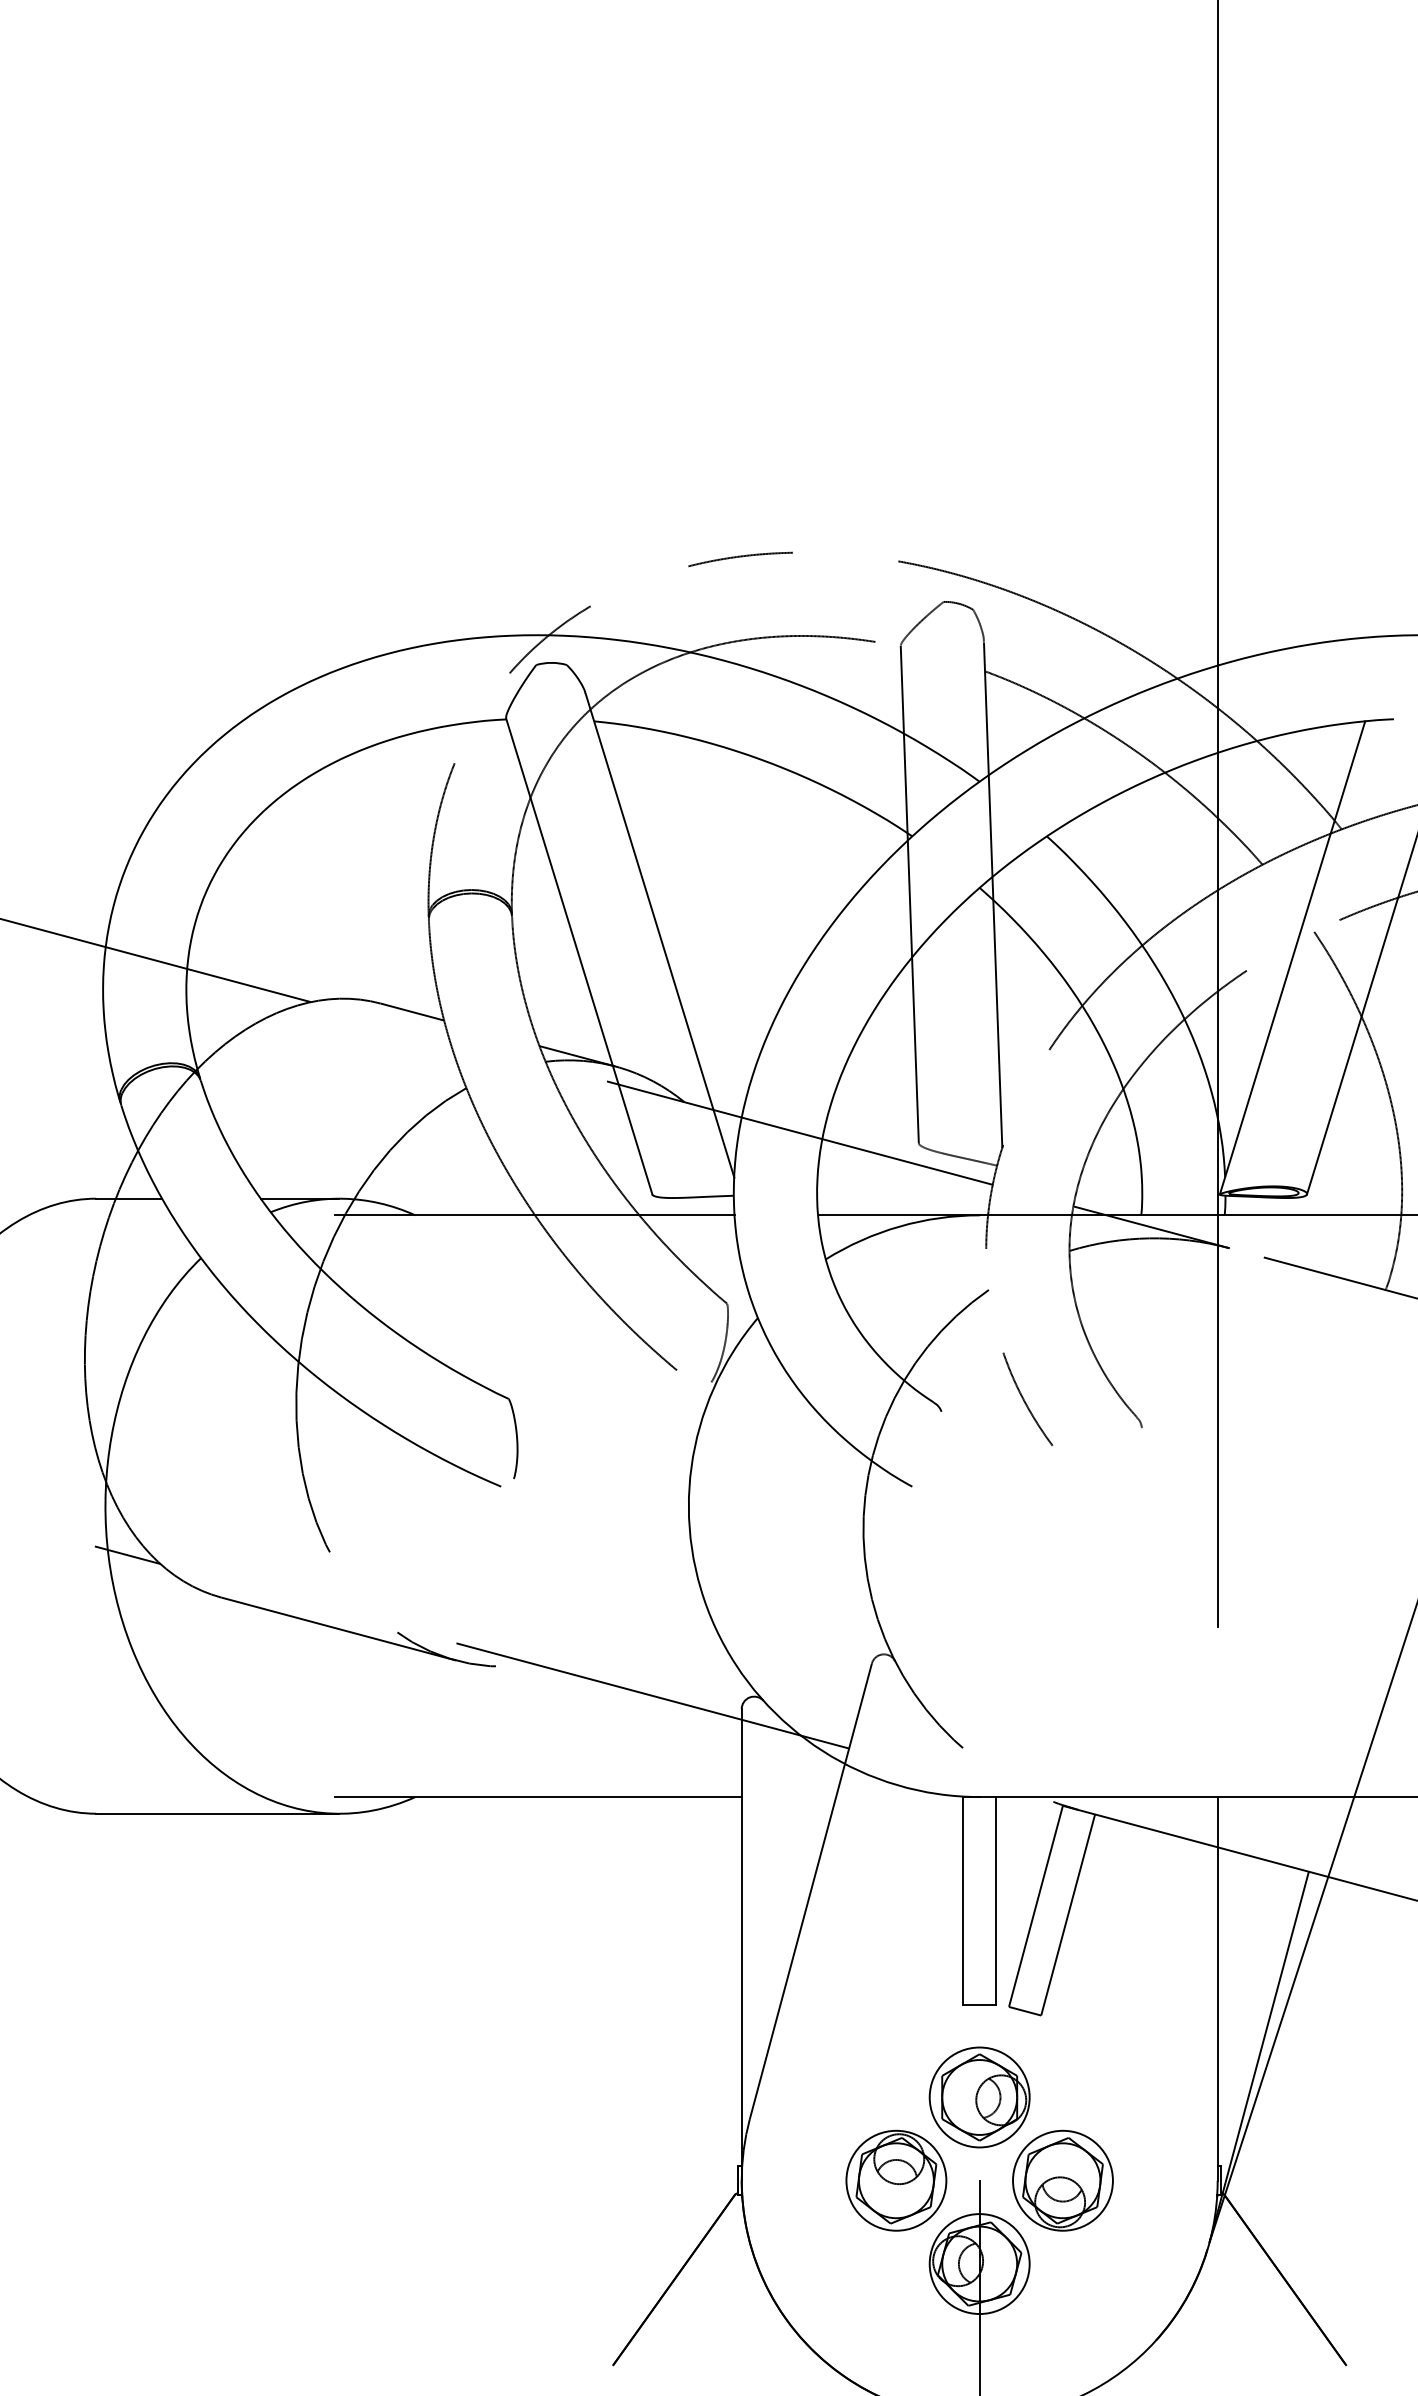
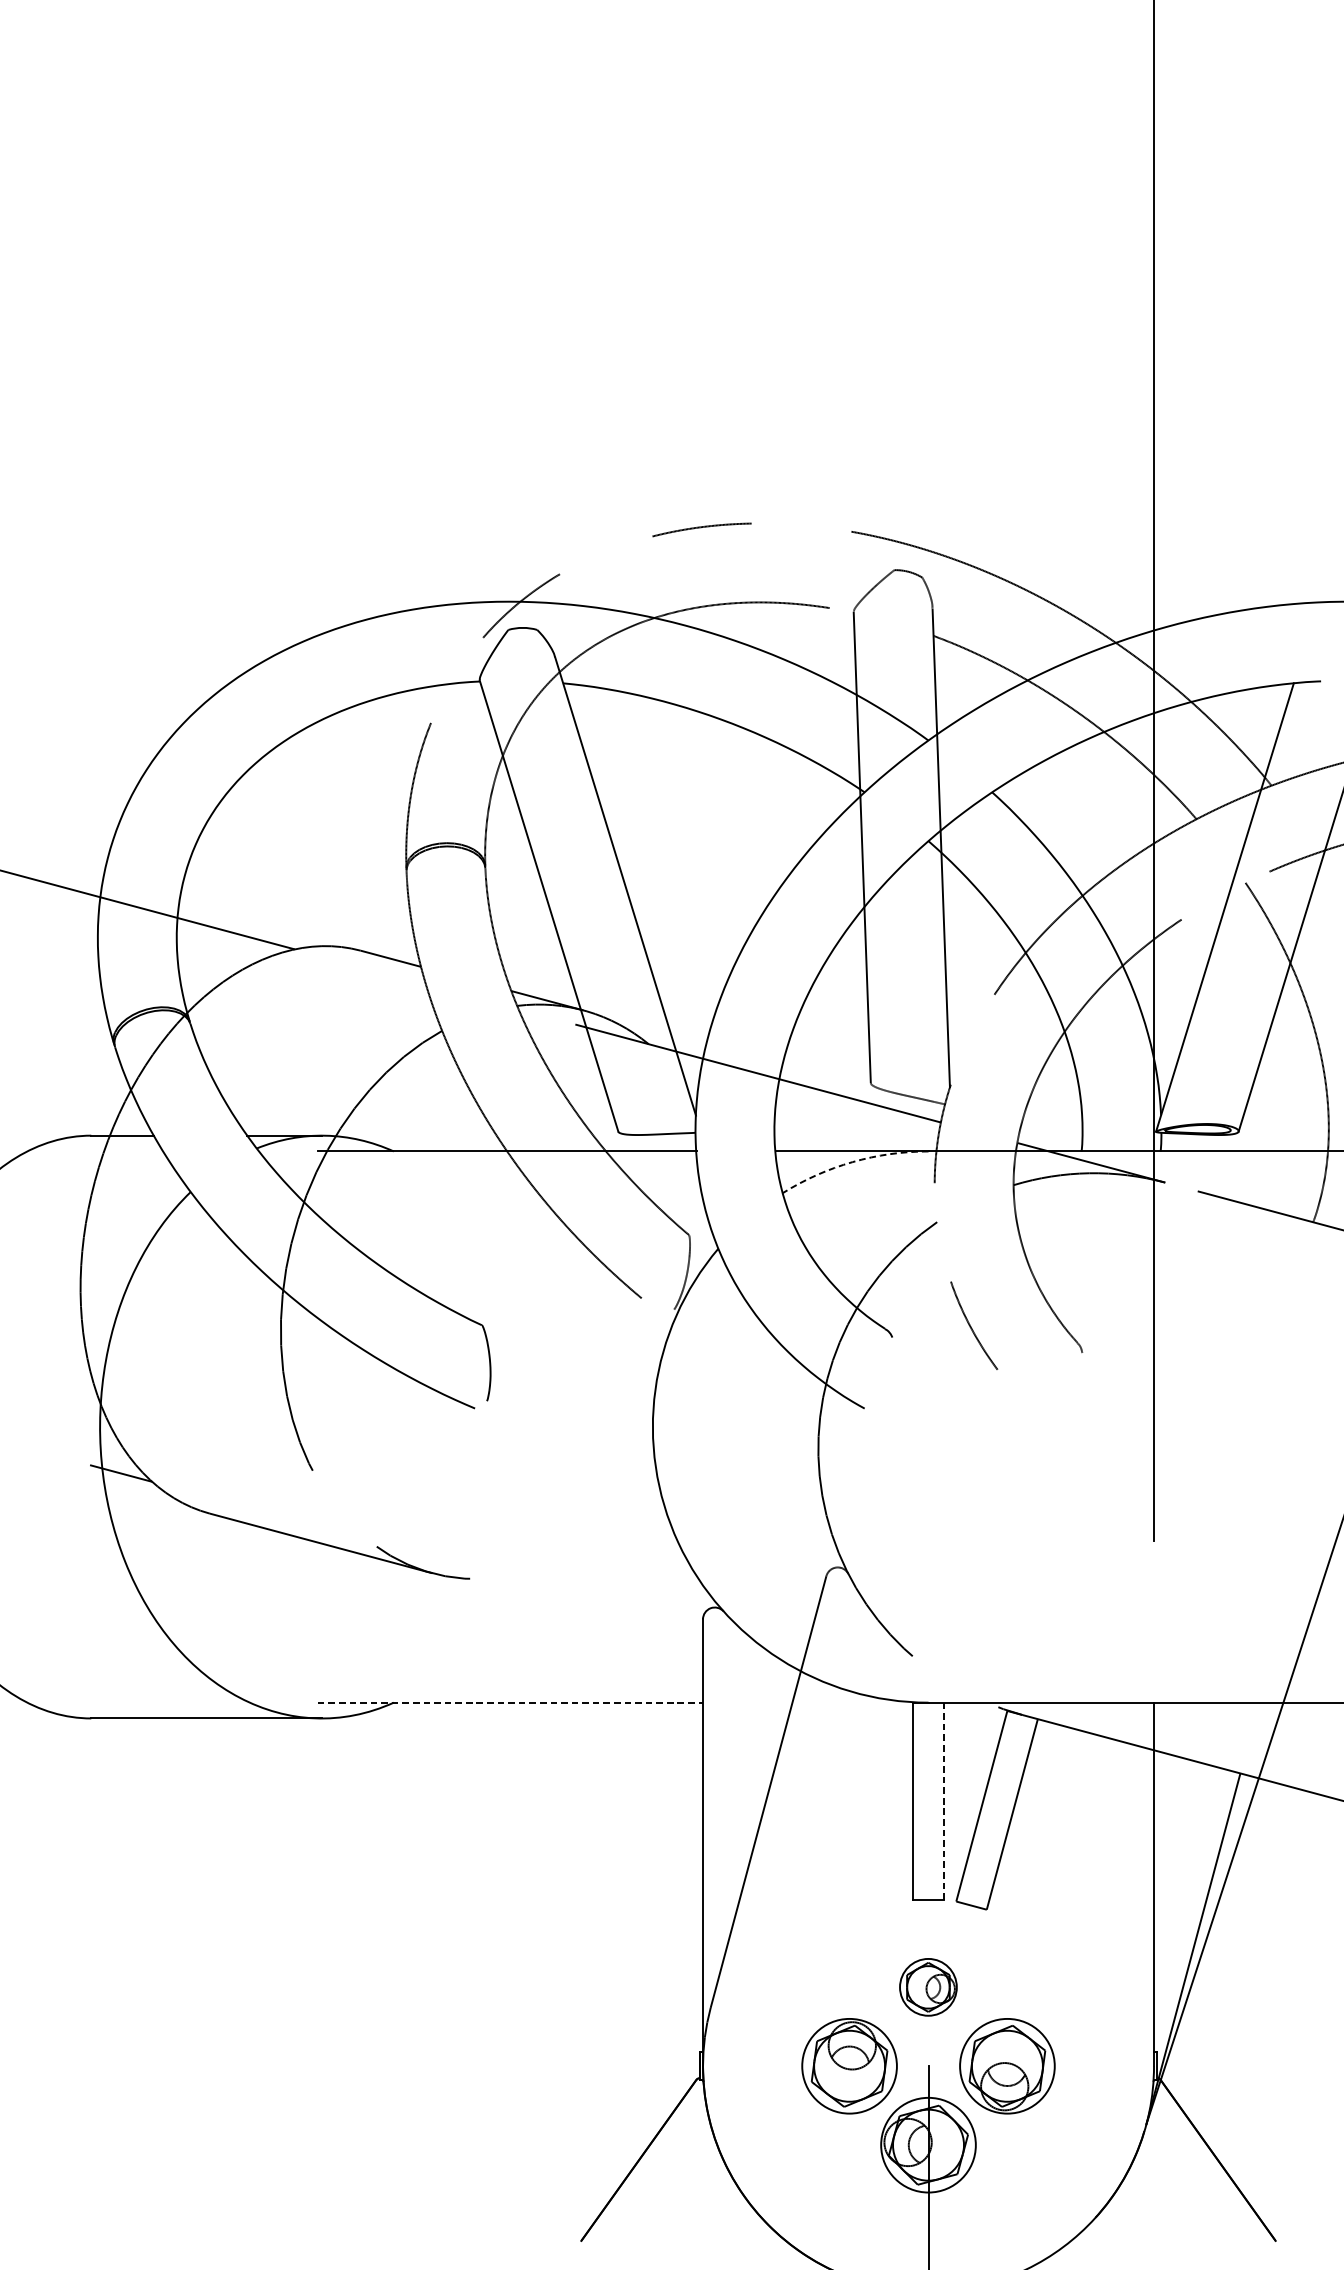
arc: (899, 1226) -> (852, 1162), solid -> dashed
line: (652, 1695) -> (618, 1606), removed
line: (538, 1797) -> (510, 1703), solid -> dashed
line: (996, 1901) -> (944, 1801), solid -> dashed
part: (979, 2097) -> (928, 1987), size x0.6

